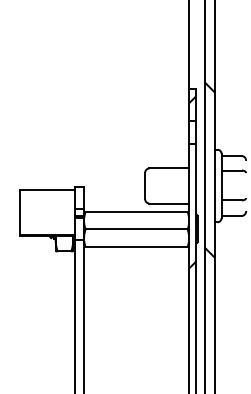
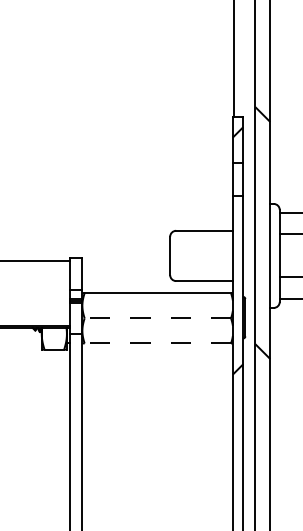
line: (136, 229) -> (157, 318), solid -> dashed
line: (136, 247) -> (157, 344), solid -> dashed

